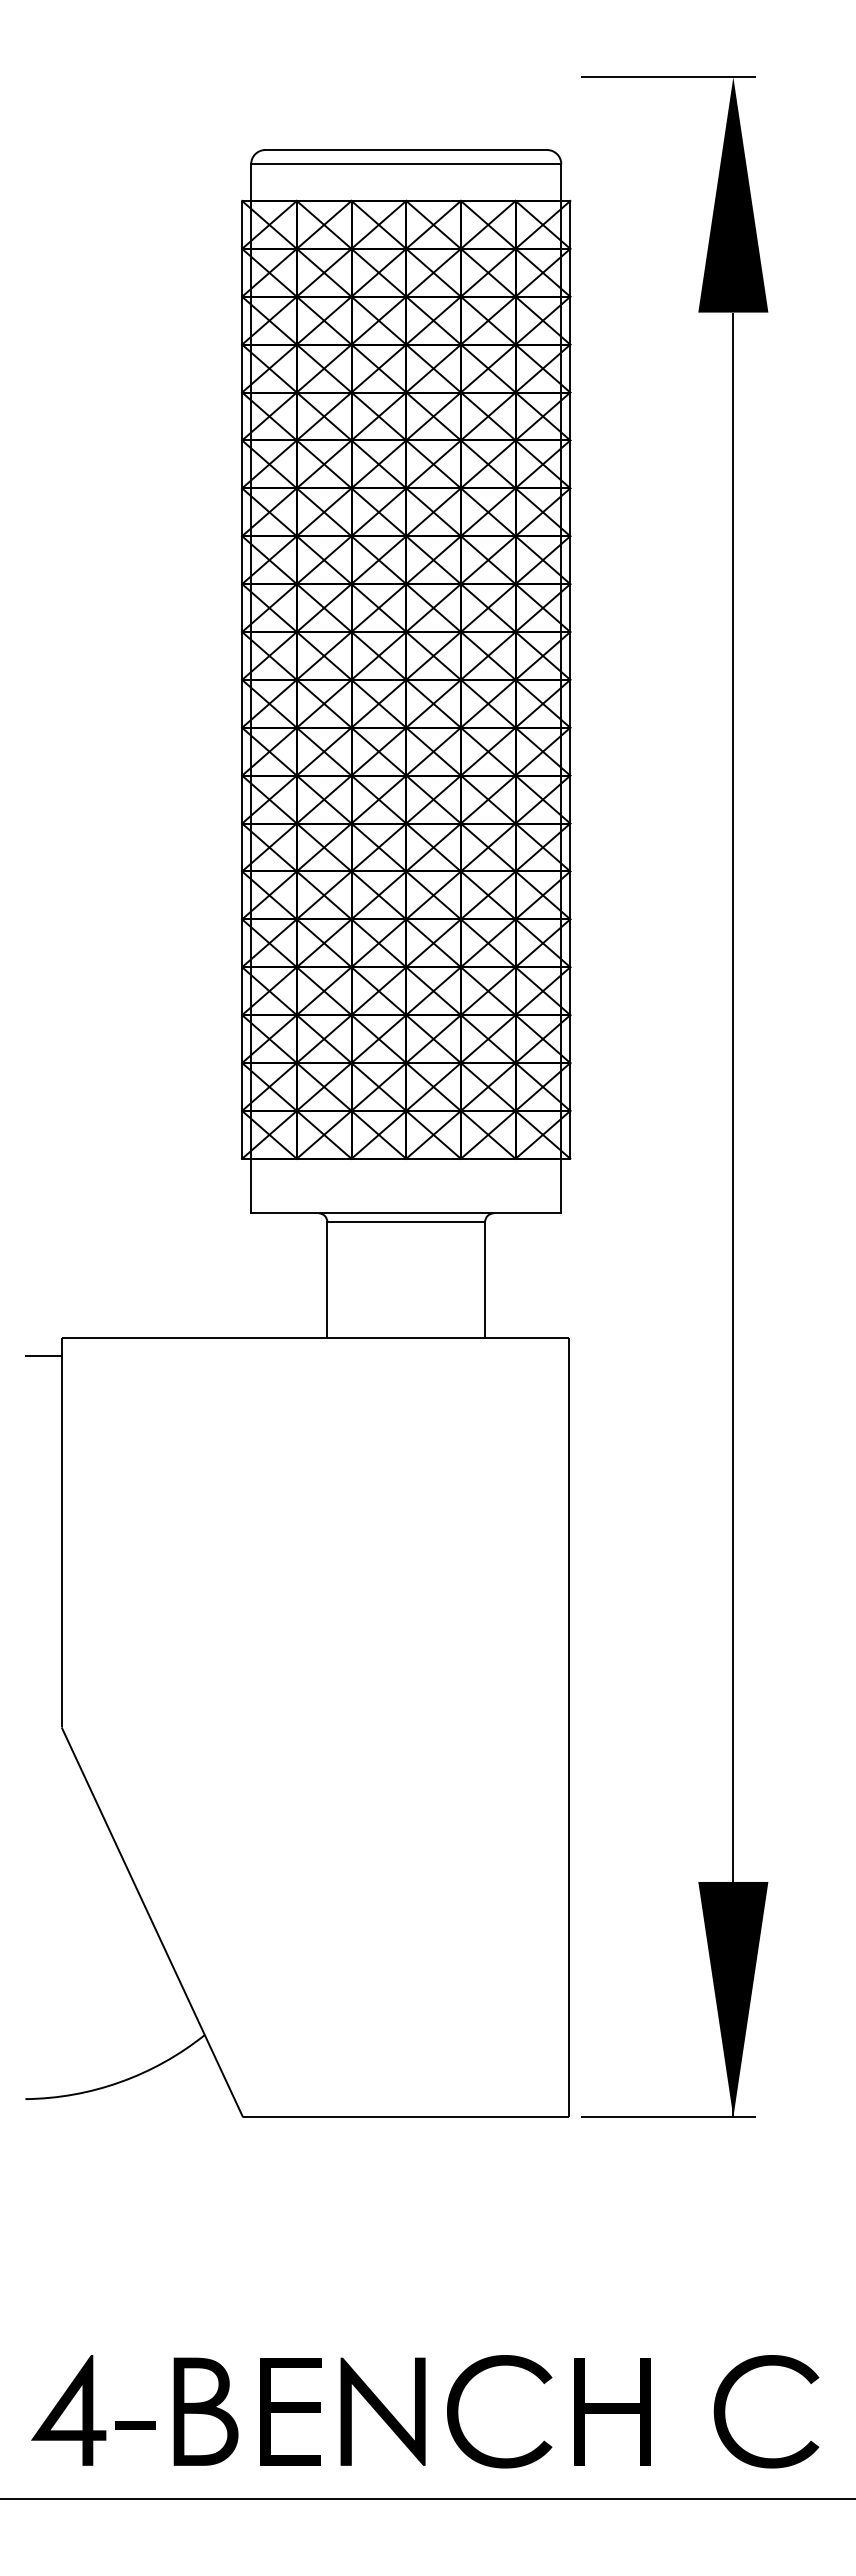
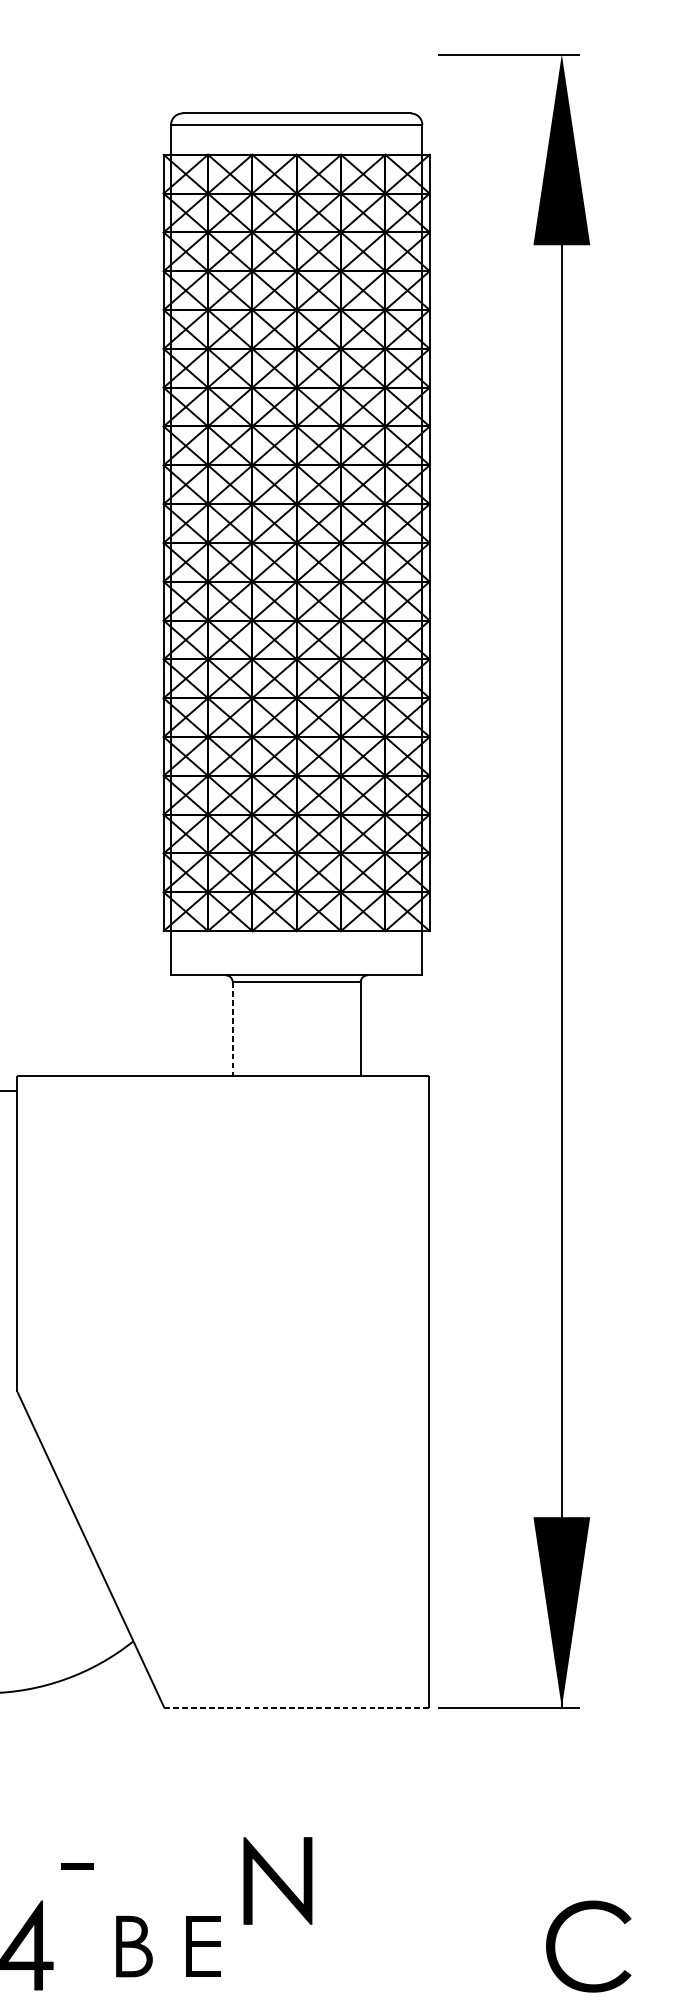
line: (327, 1279) -> (232, 1028), solid -> dashed
line: (406, 2117) -> (296, 1708), solid -> dashed
part: (459, 2402) -> (339, 1939), removed
part: (205, 2411) -> (134, 1946), size x0.7
part: (290, 2411) -> (202, 1946), size x0.7
part: (382, 2411) -> (277, 1880), moved
fill: (612, 2411) -> (463, 1946), removed
part: (135, 2425) -> (77, 1866), moved

